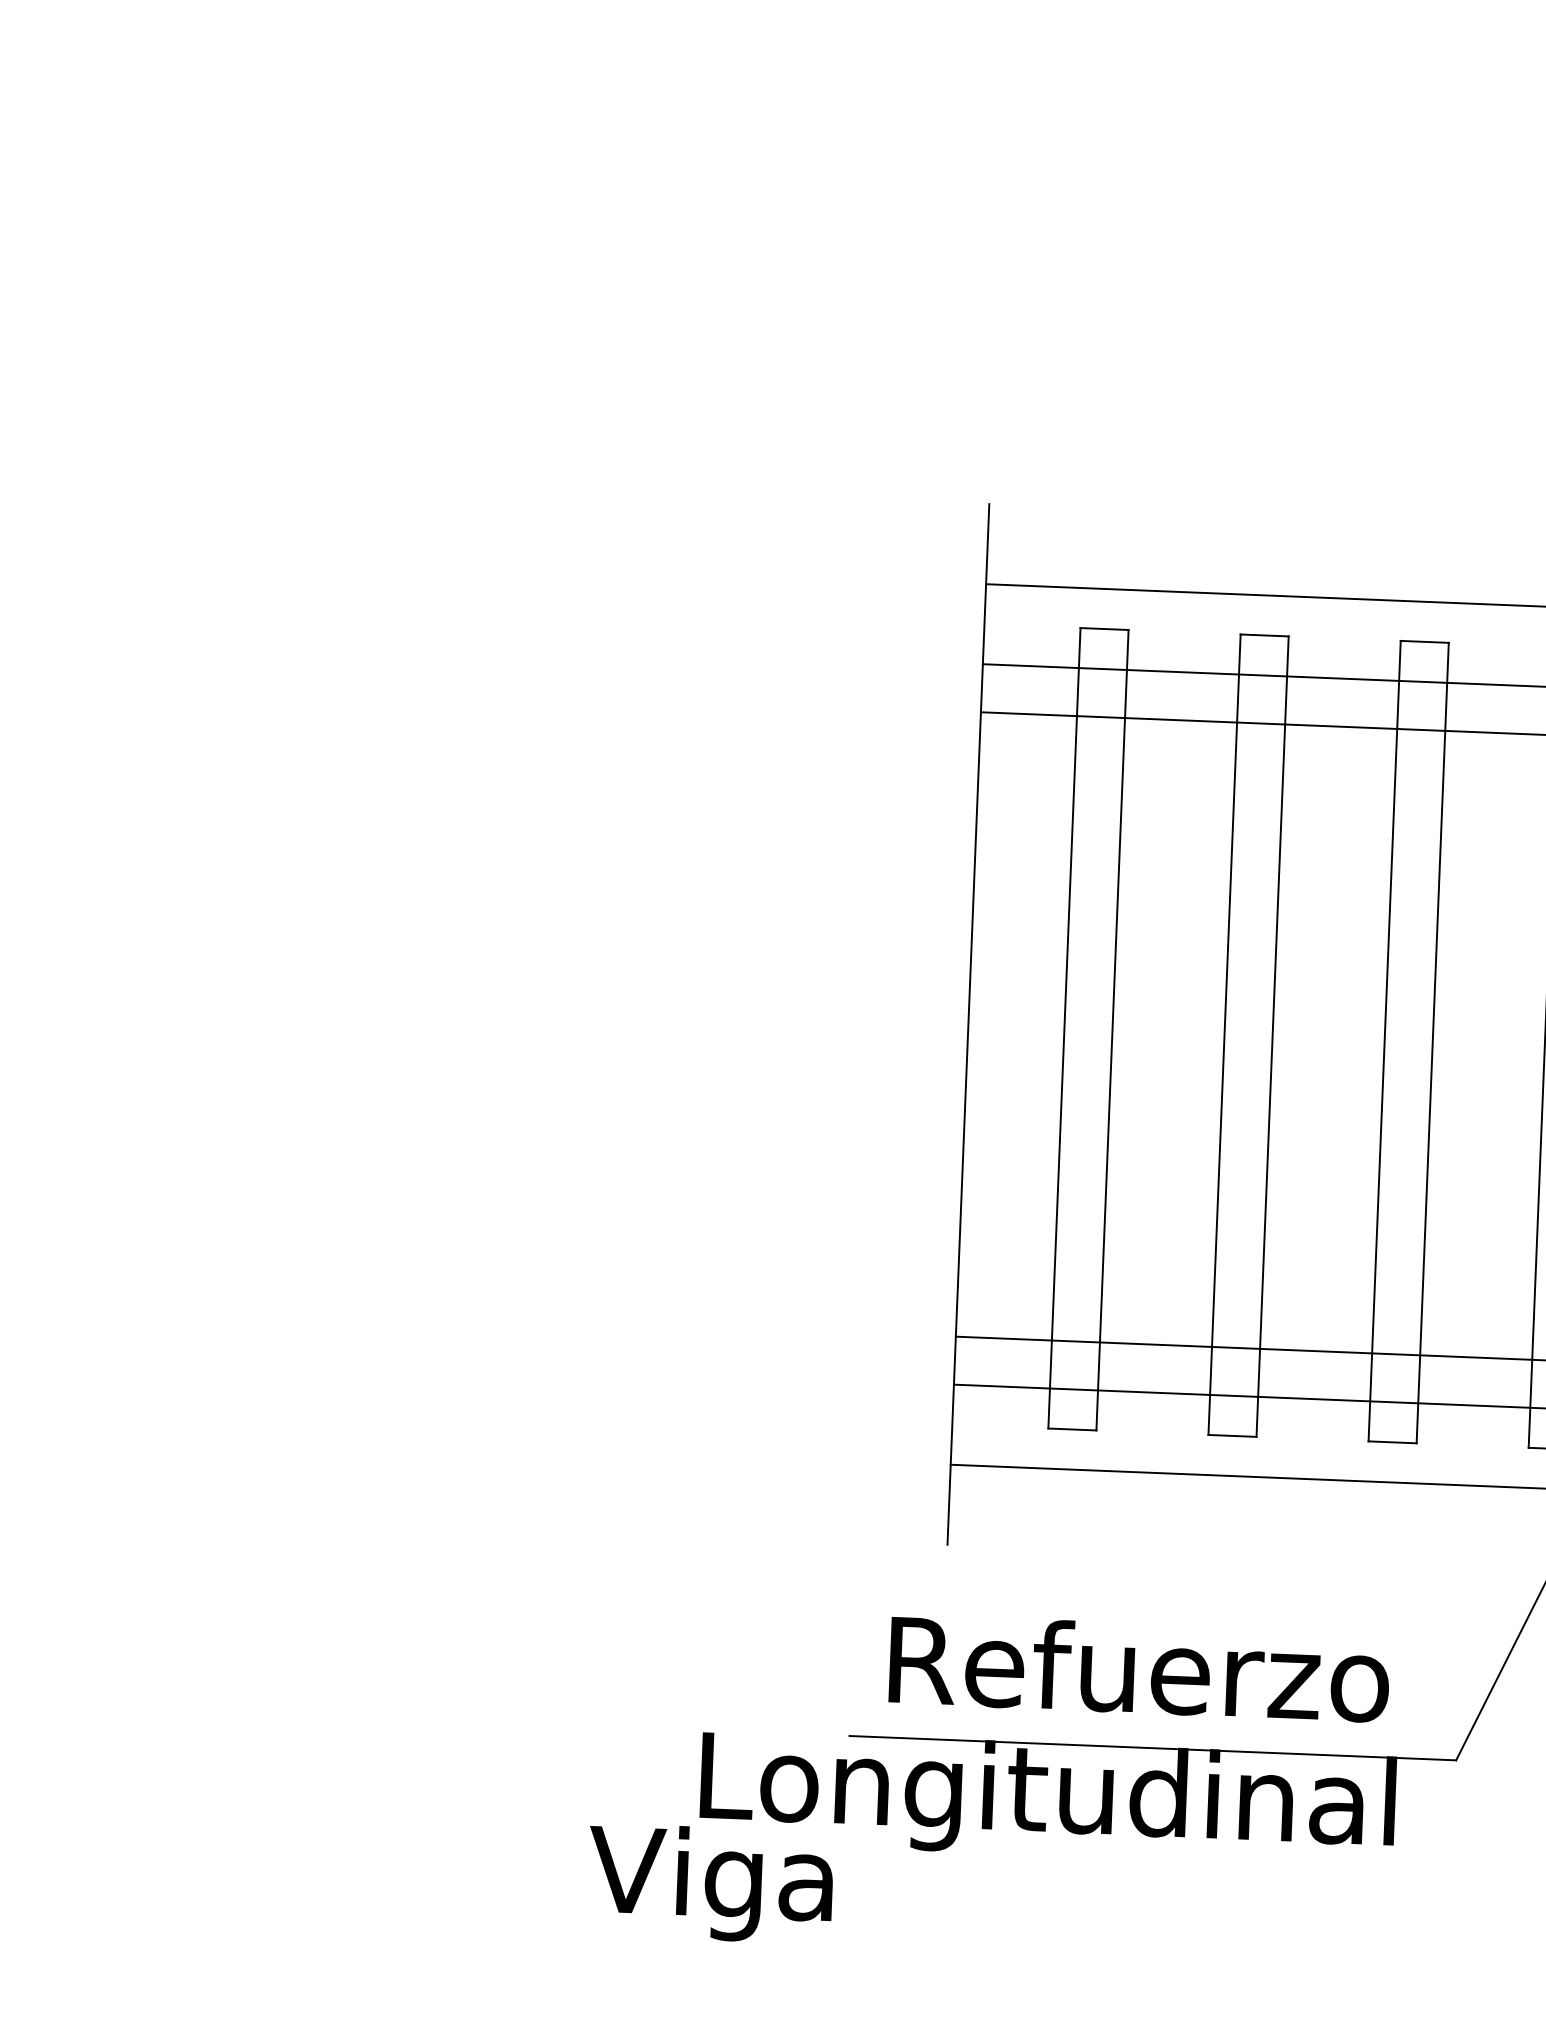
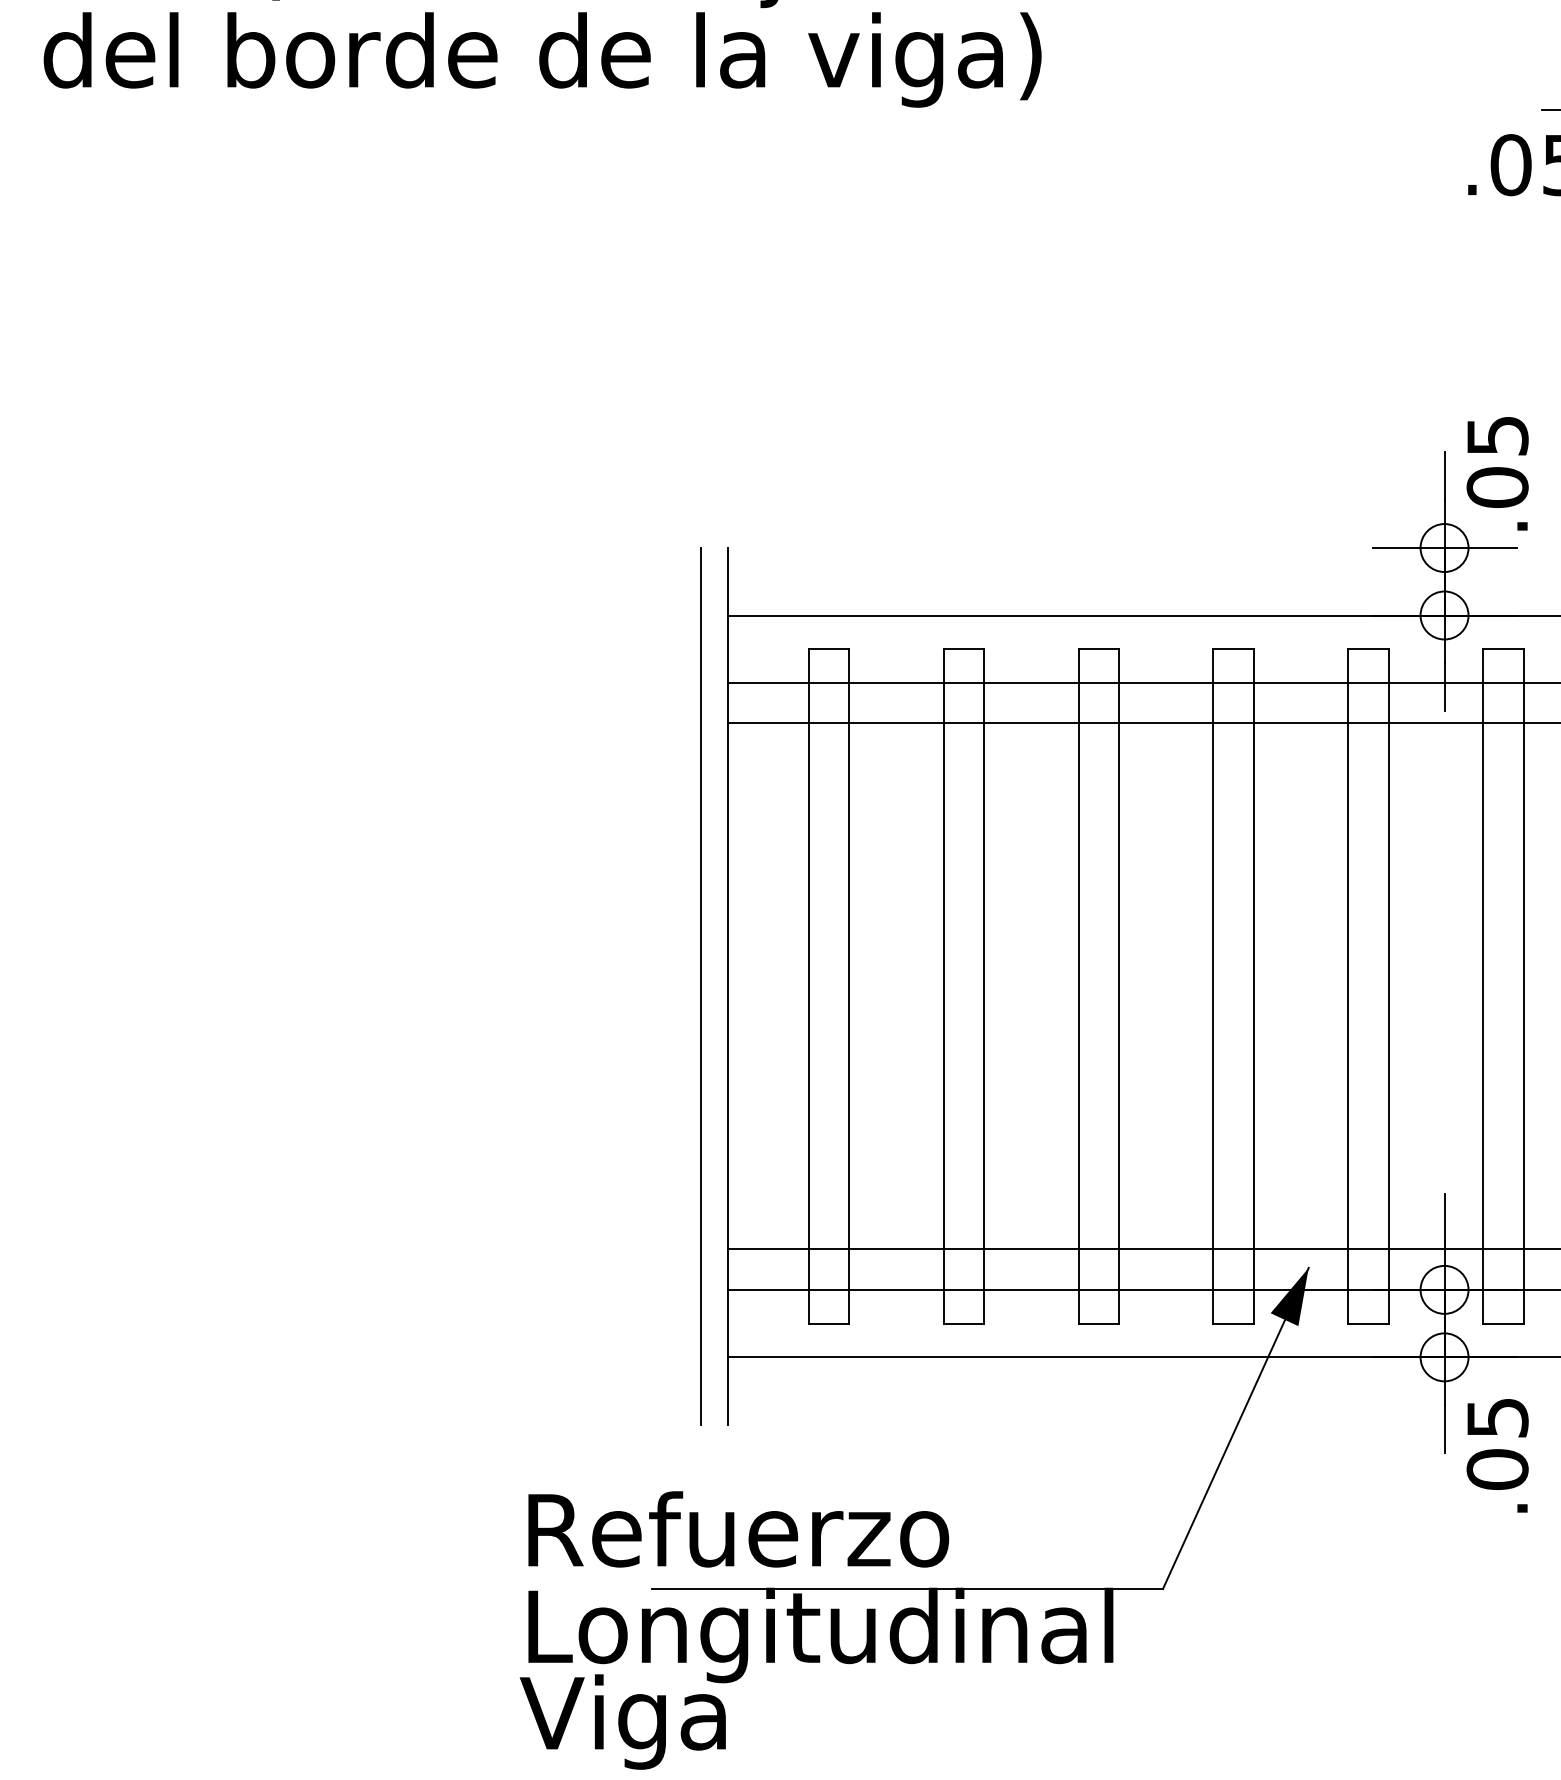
line: (935, 1023) -> (700, 986), added
text: (1139, 1668) -> (738, 1529), moved
text: (709, 1883) -> (622, 1721), moved

